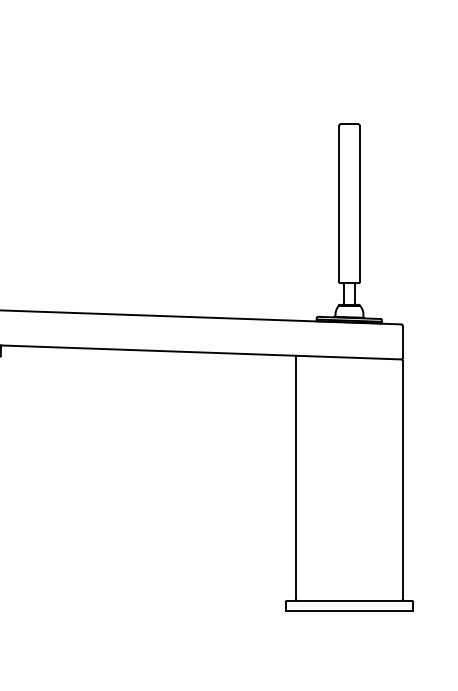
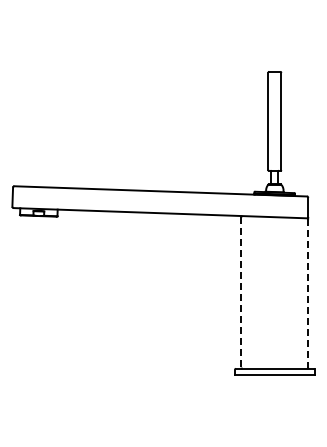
line: (295, 478) -> (241, 292), solid -> dashed
line: (403, 481) -> (308, 294), solid -> dashed

